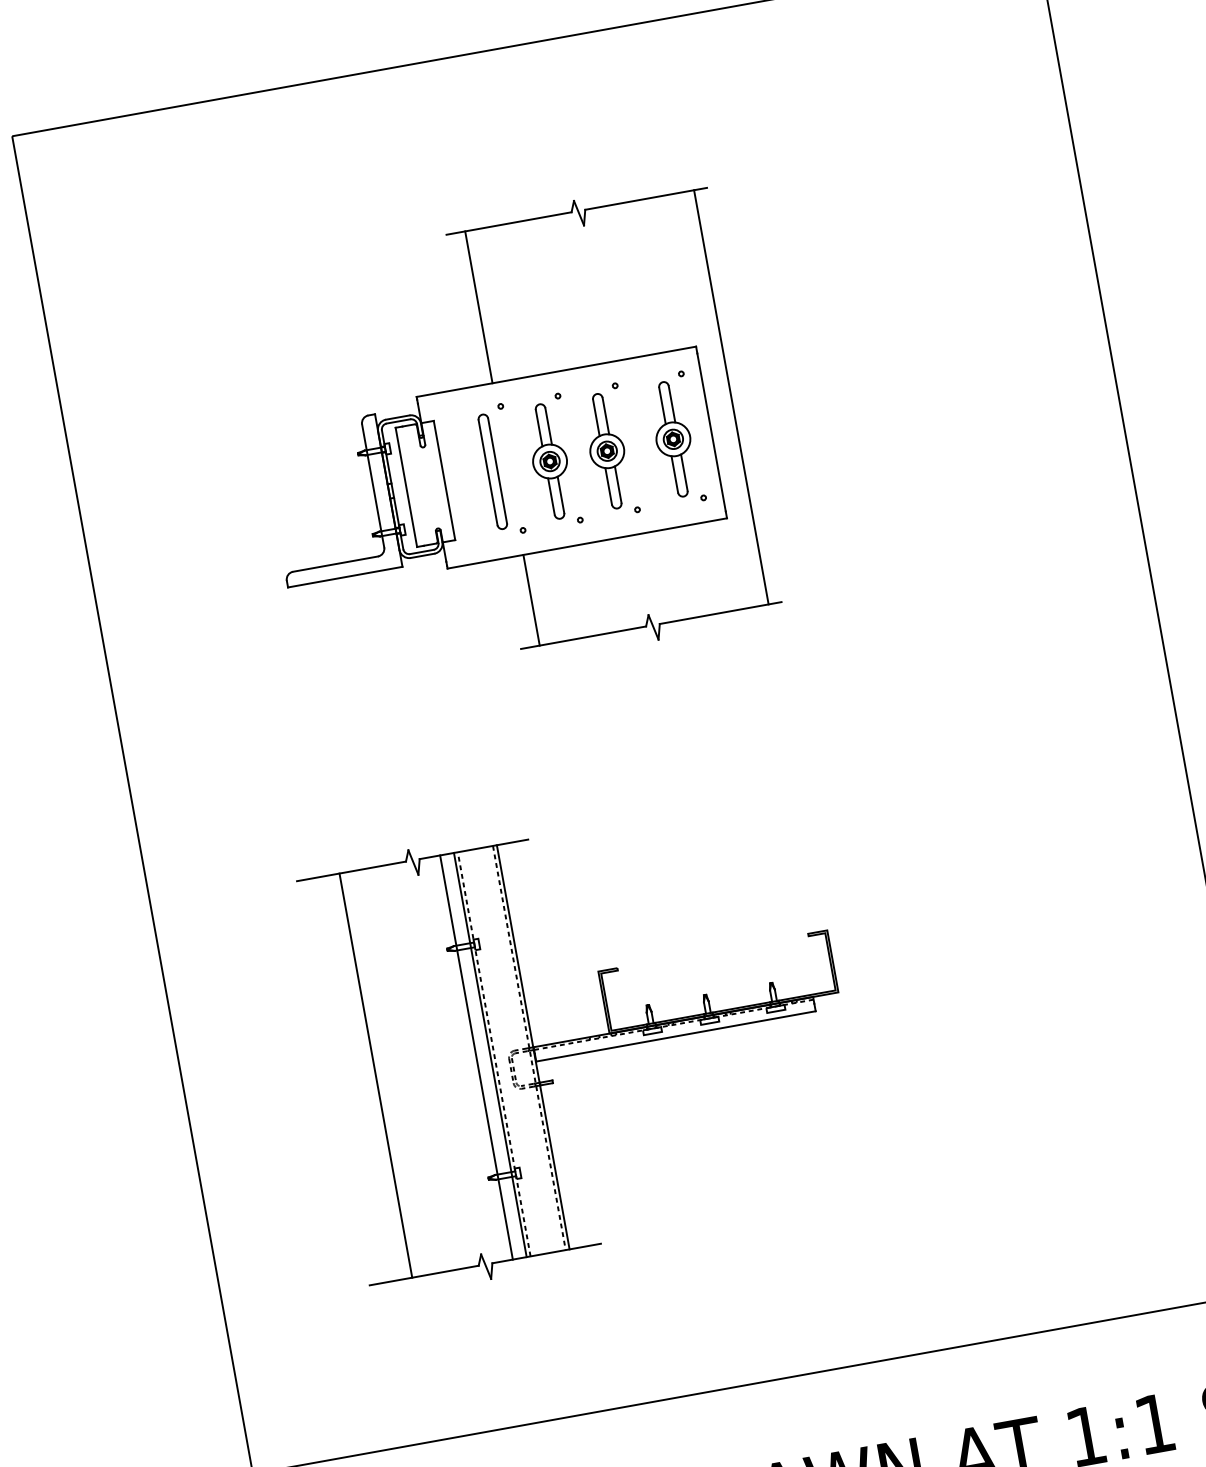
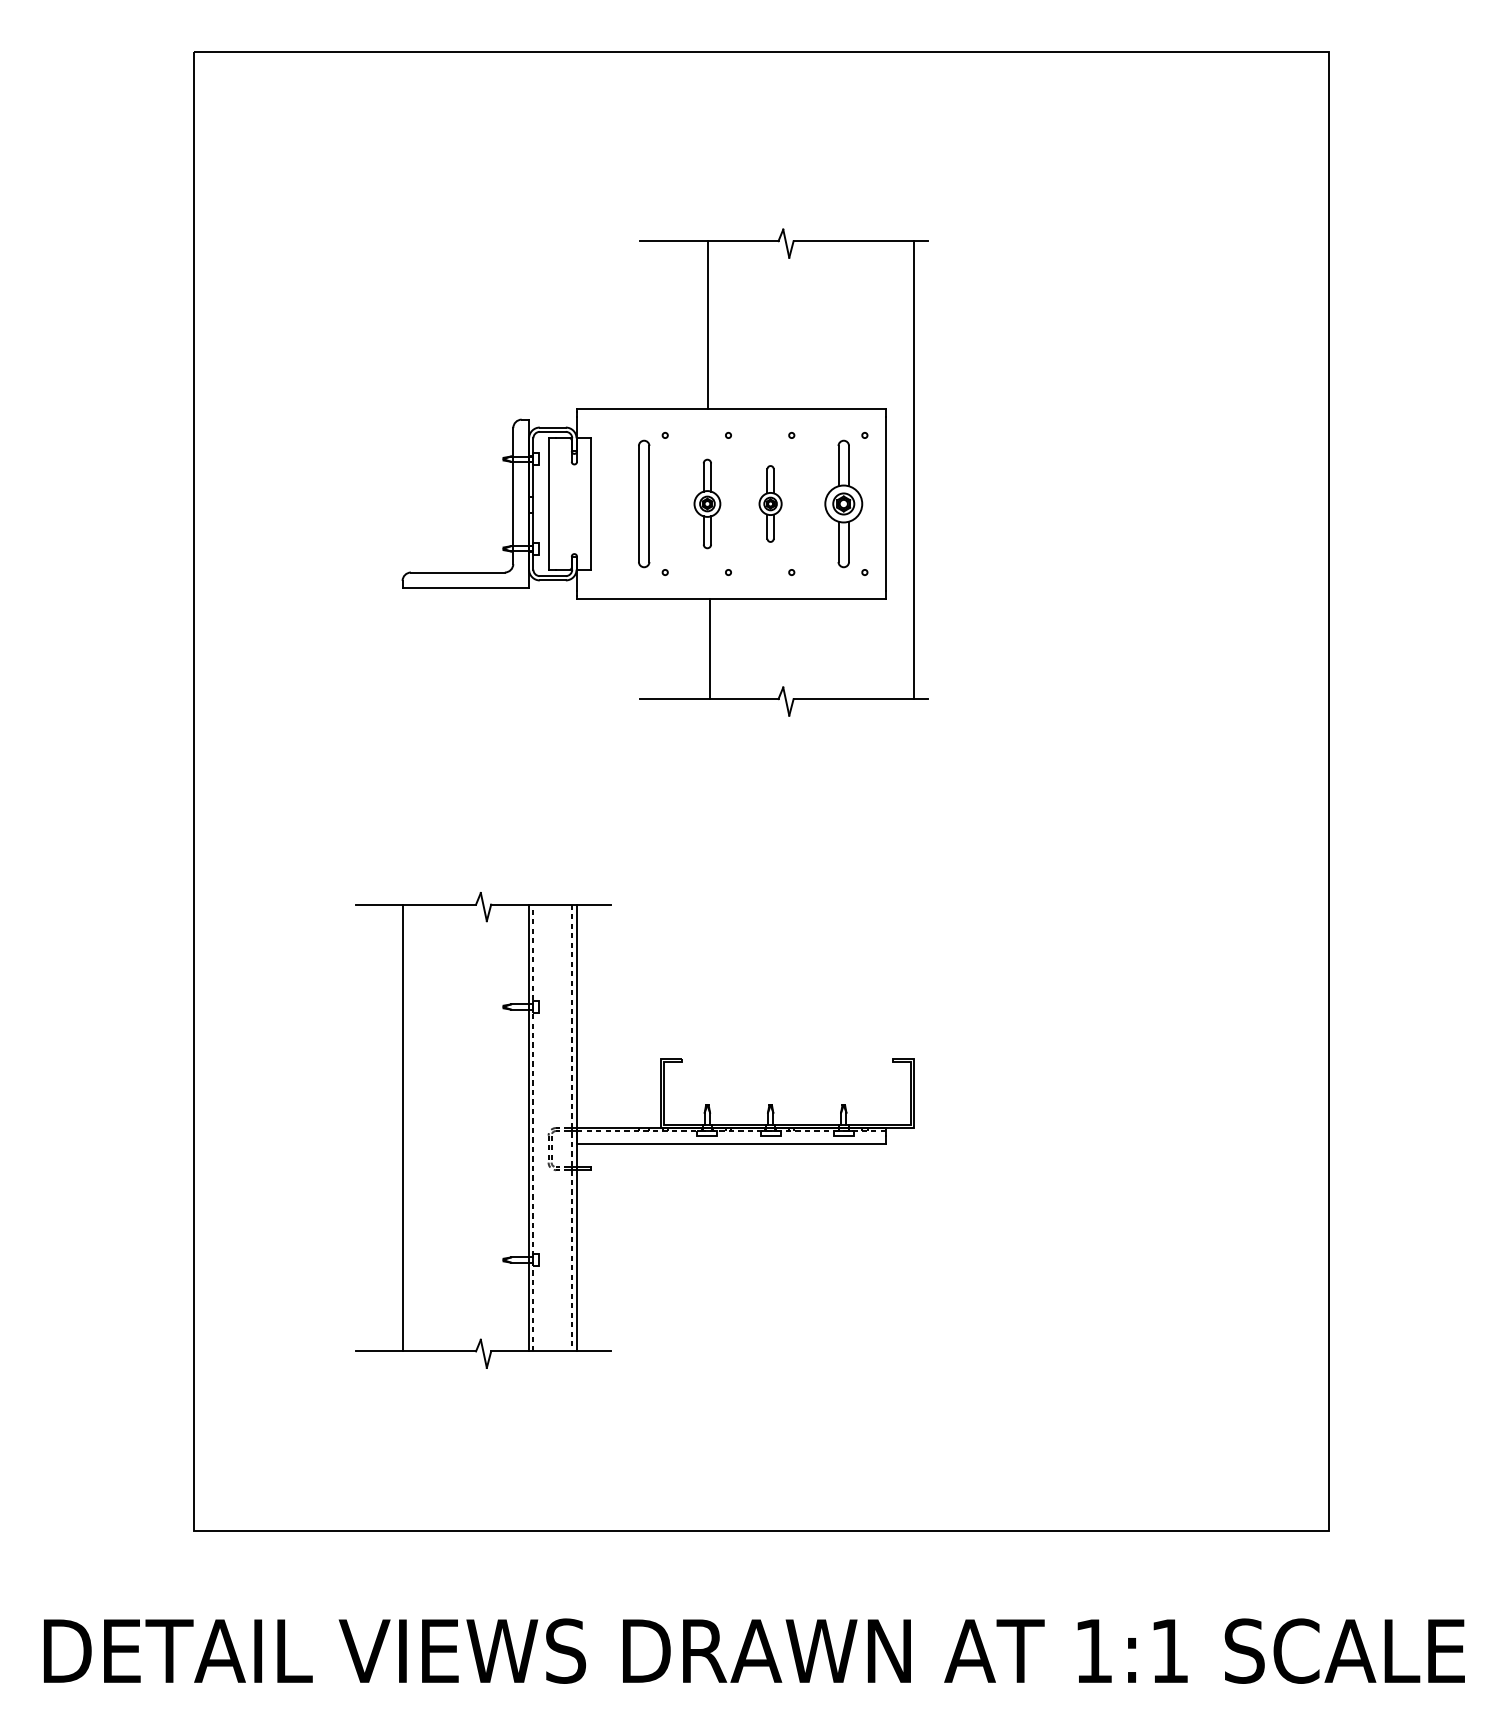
line: (478, 307) -> (707, 325), moved
part: (607, 450) -> (770, 503), size x0.6
part: (550, 461) -> (707, 503), size x0.7
line: (531, 599) -> (709, 648), moved
line: (476, 1057) -> (513, 1127), removed

